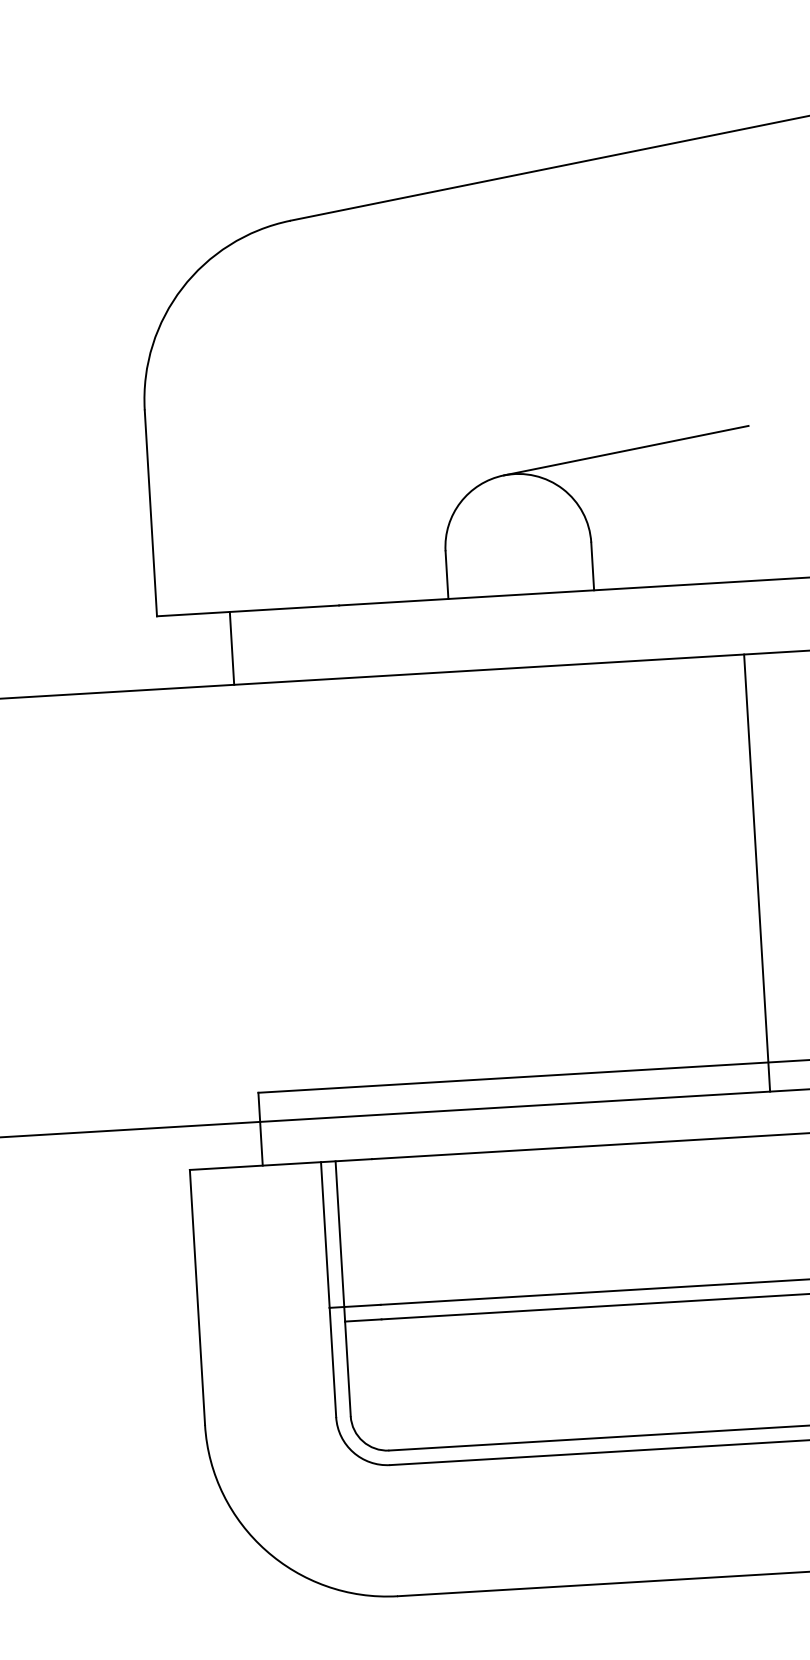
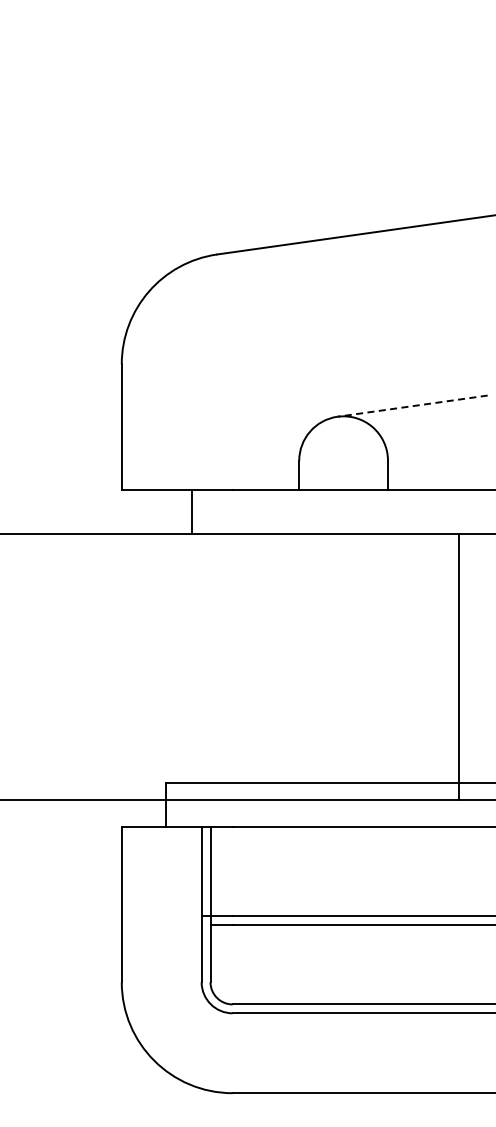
line: (626, 451) -> (412, 406), solid -> dashed
line: (232, 647) -> (192, 511), moved
line: (756, 873) -> (458, 667), moved

